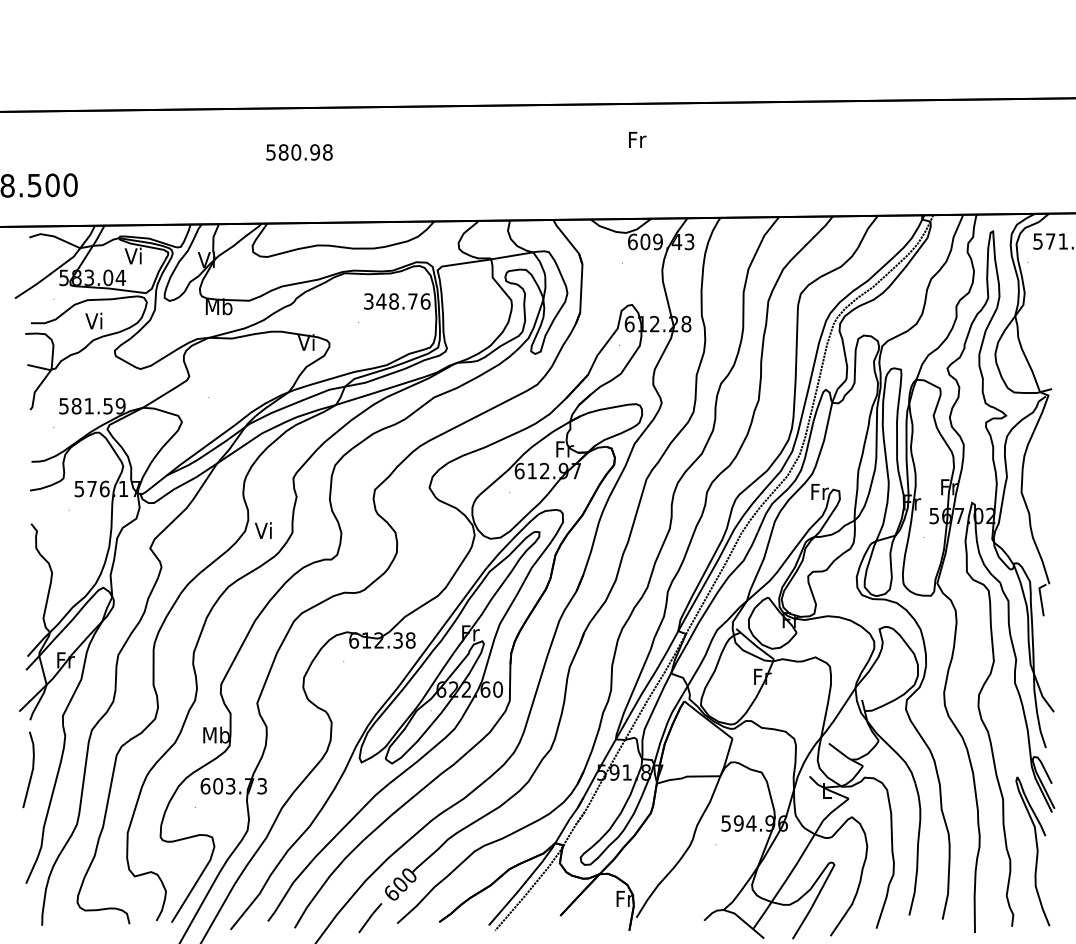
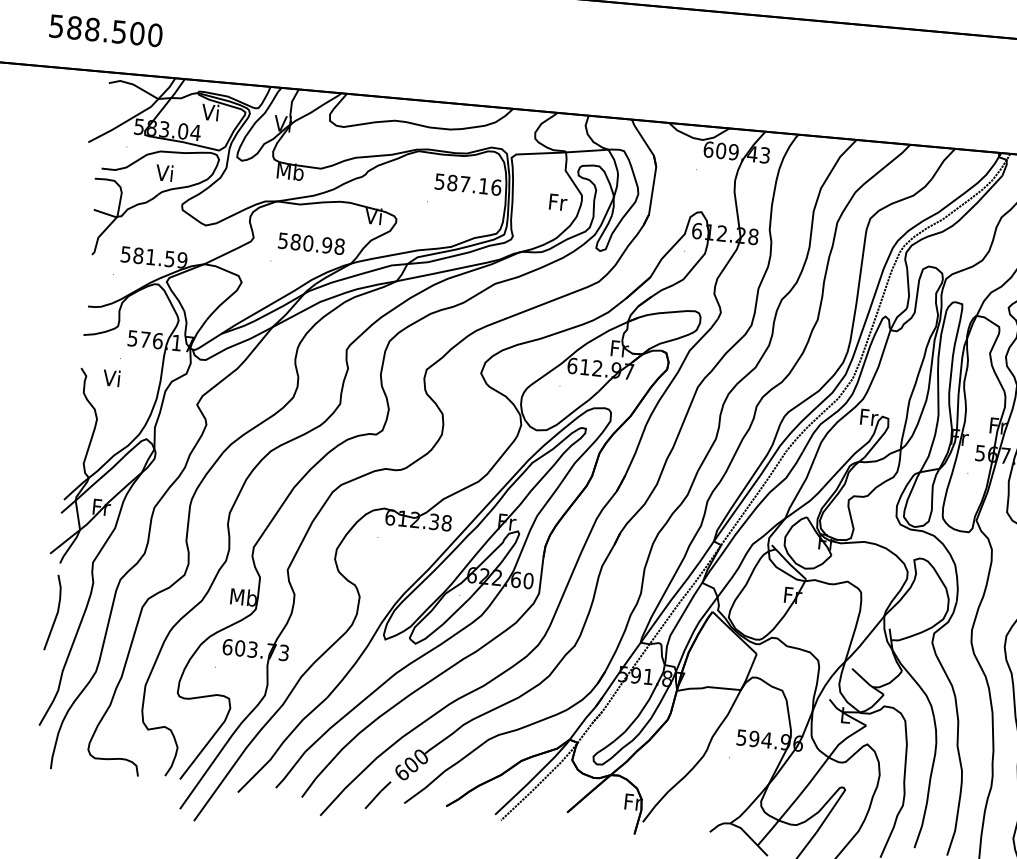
text: (637, 139) -> (558, 201), moved
text: (299, 152) -> (311, 243), moved
text: (390, 301) -> (461, 183), 348.76 -> 587.16
text: (263, 530) -> (111, 378), moved

